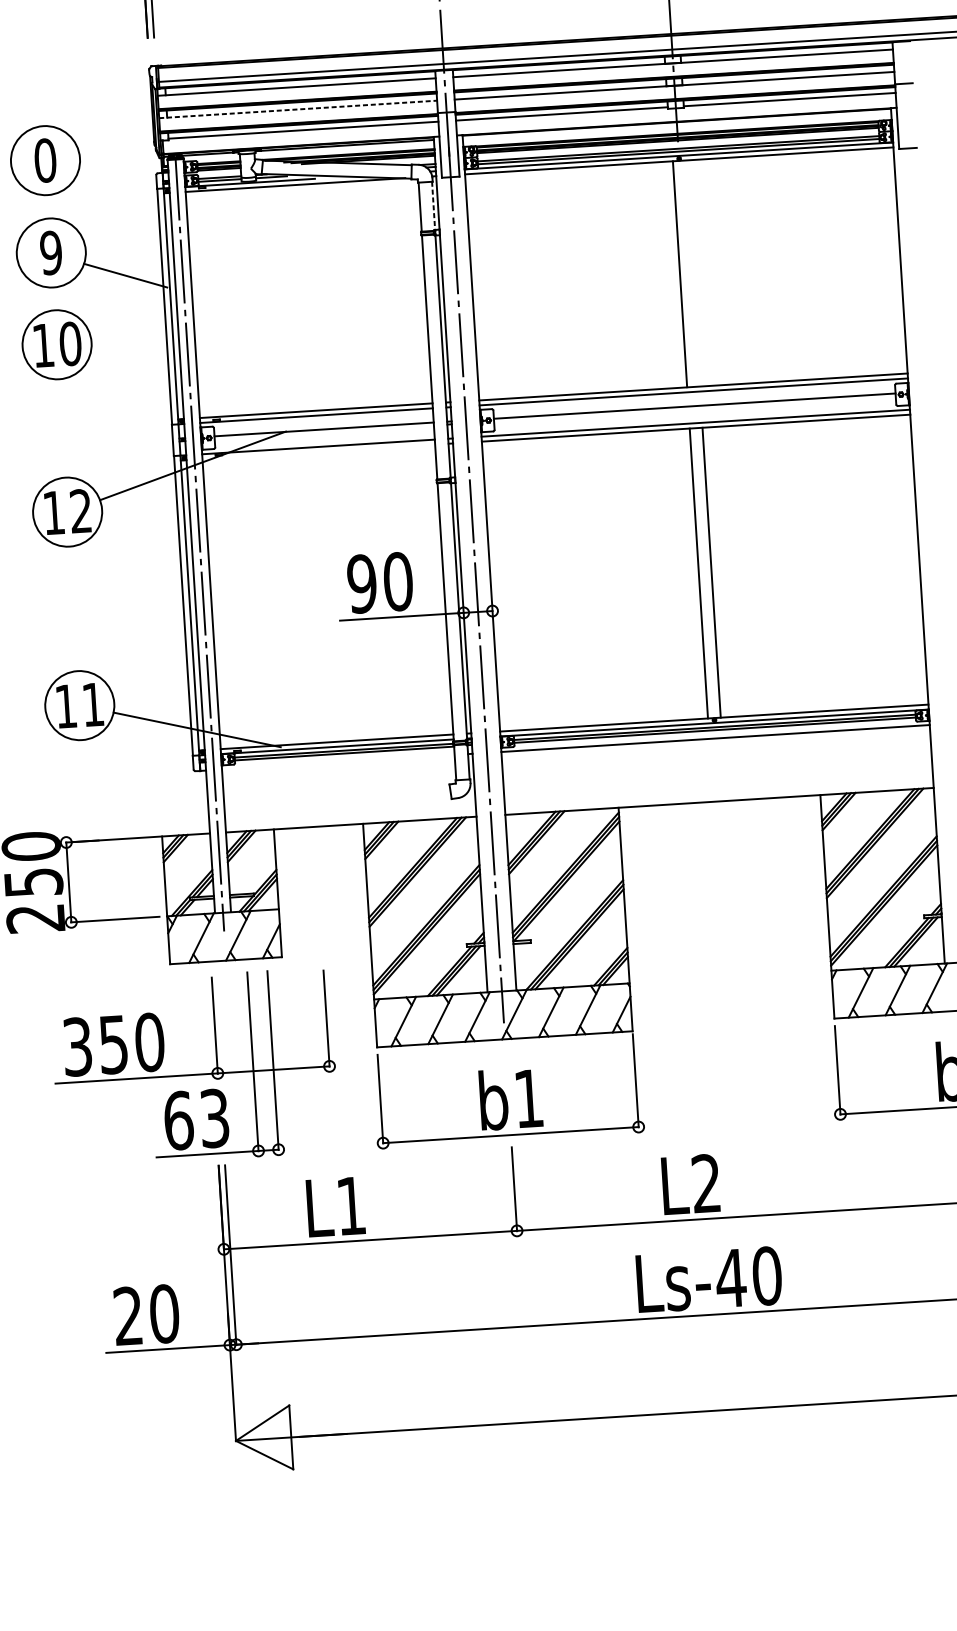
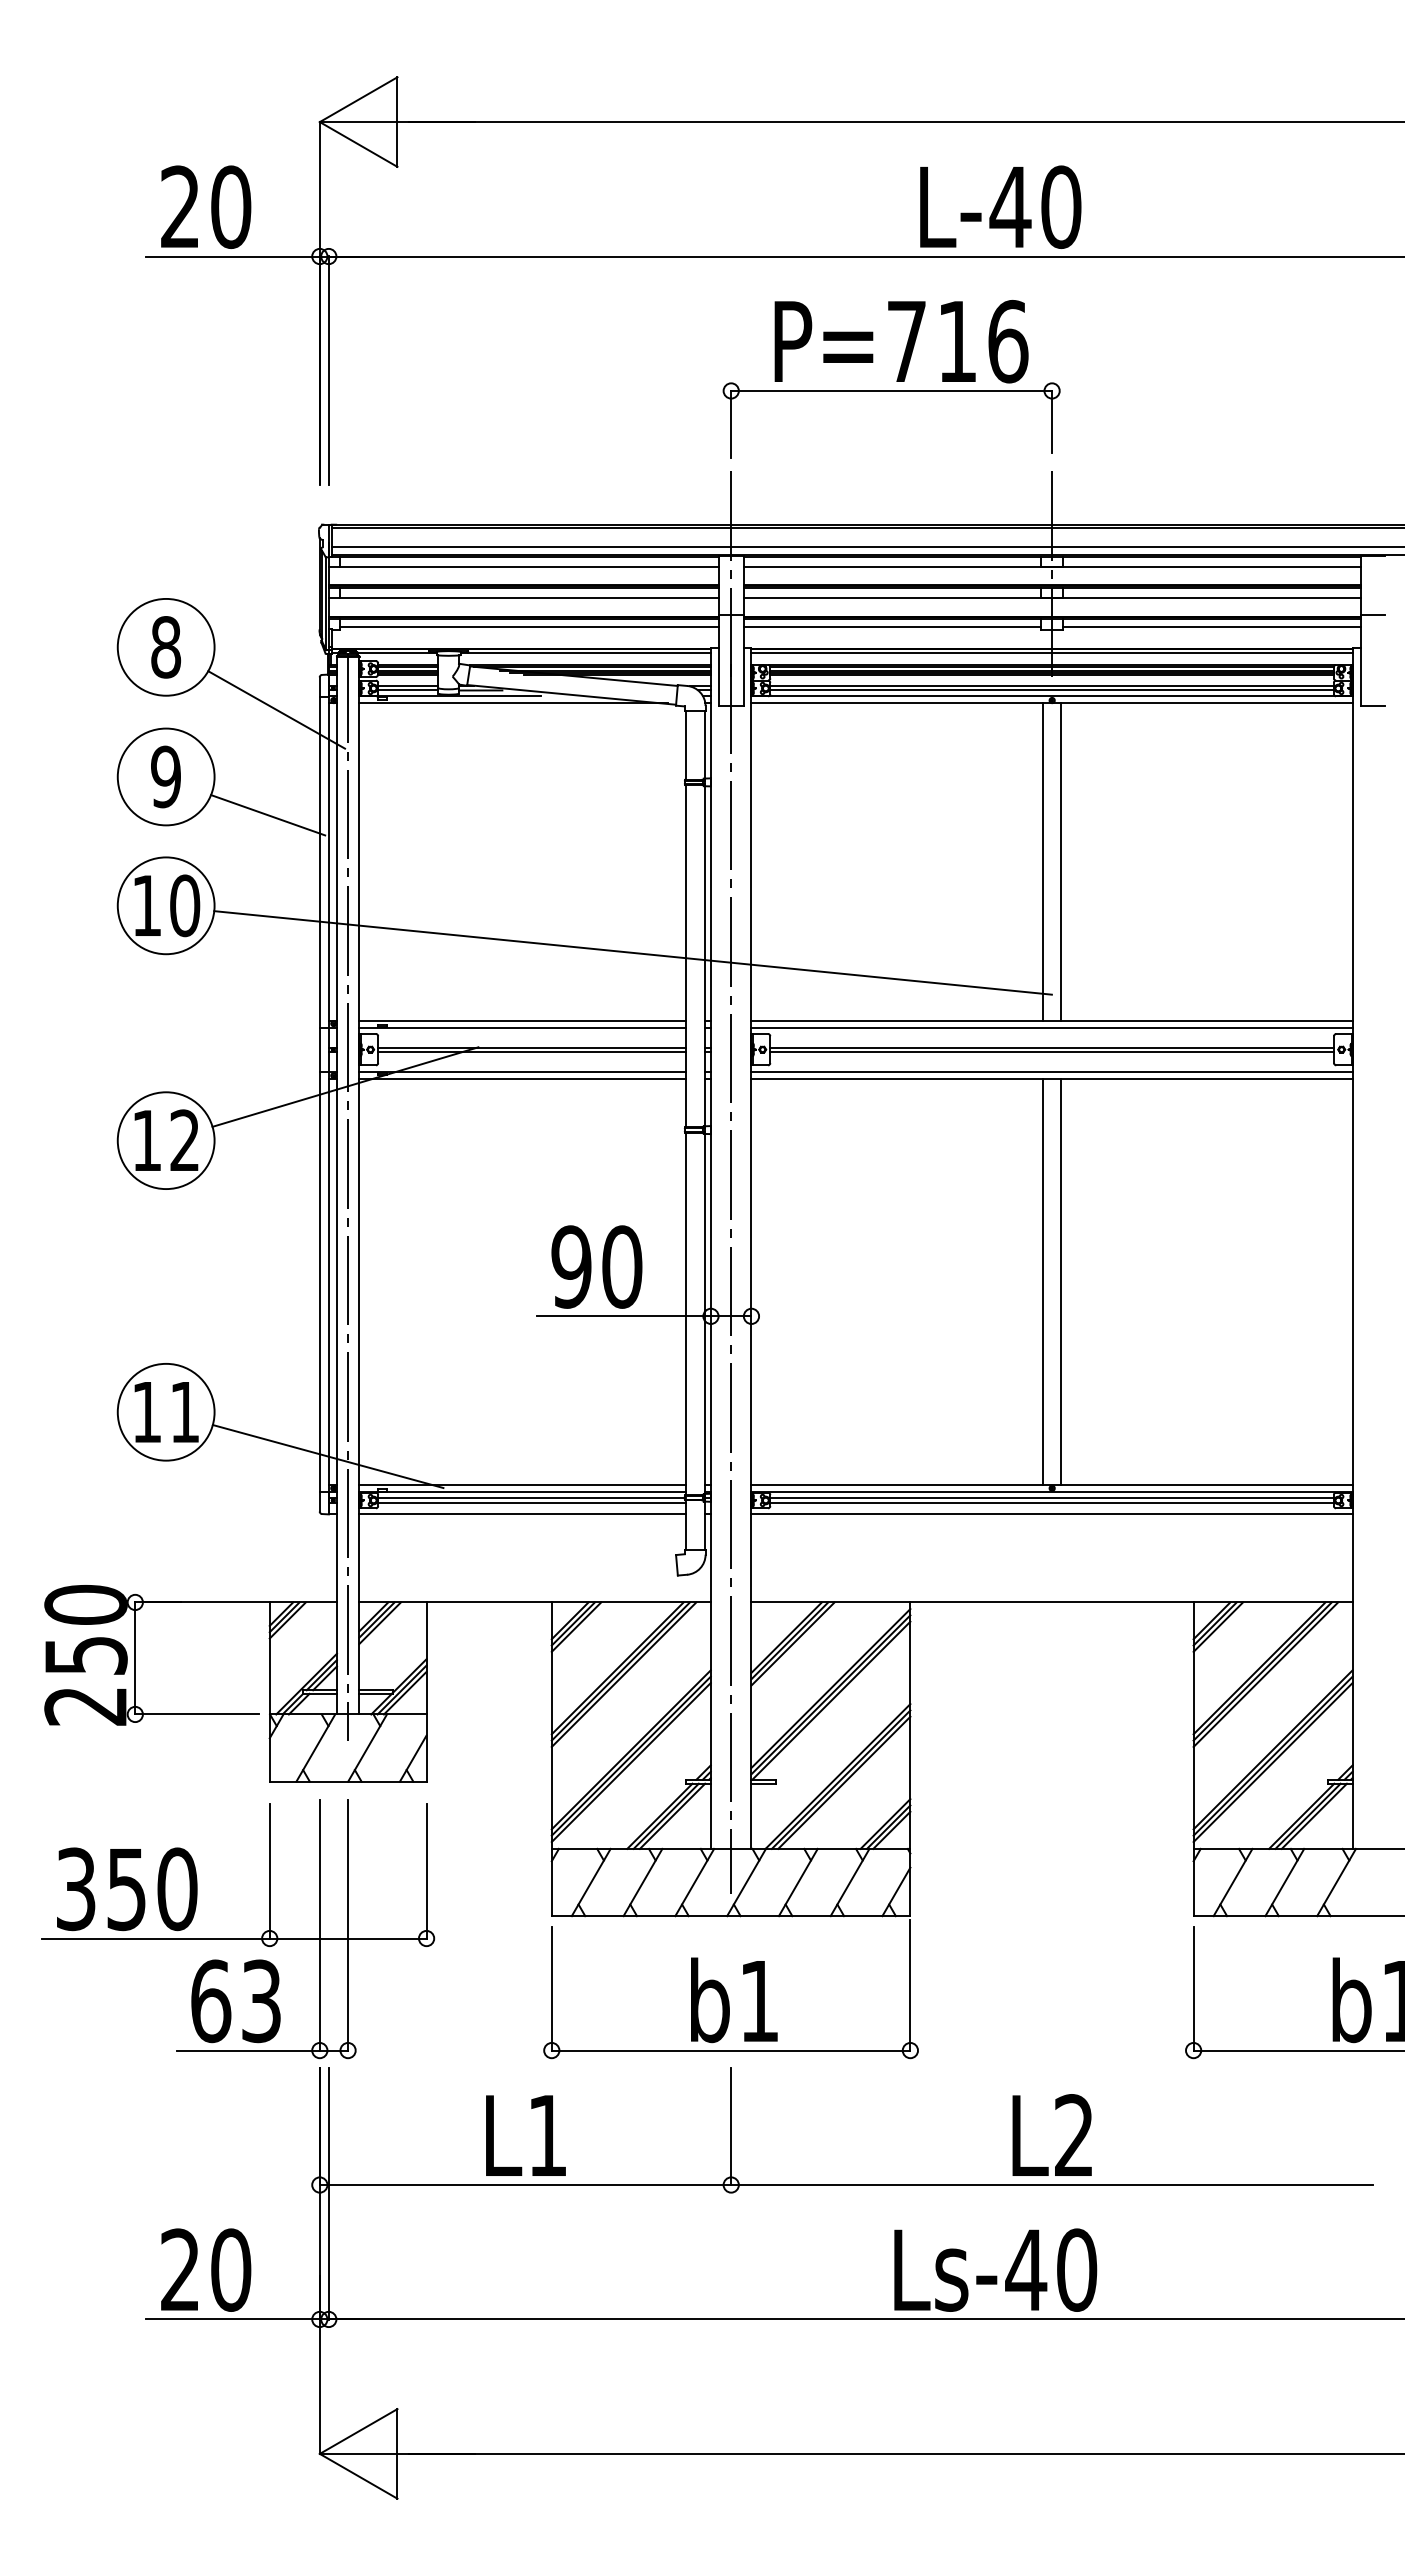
line: (298, 109) -> (524, 598), dashed -> solid
line: (676, 124) -> (1051, 652), added
text: (45, 160) -> (166, 647), 0 -> 8
line: (126, 199) -> (276, 709), added
line: (433, 205) -> (704, 744), dashed -> solid
line: (693, 273) -> (1061, 861), added
line: (391, 357) -> (632, 952), added
line: (695, 408) -> (1052, 1051), added
line: (324, 432) -> (532, 1051), added
line: (318, 451) -> (522, 1078), added
line: (338, 762) -> (522, 1514), added
part: (195, 1074) -> (238, 1938), moved
text: (690, 1183) -> (1051, 2134), moved
text: (335, 1206) -> (525, 2135), moved

